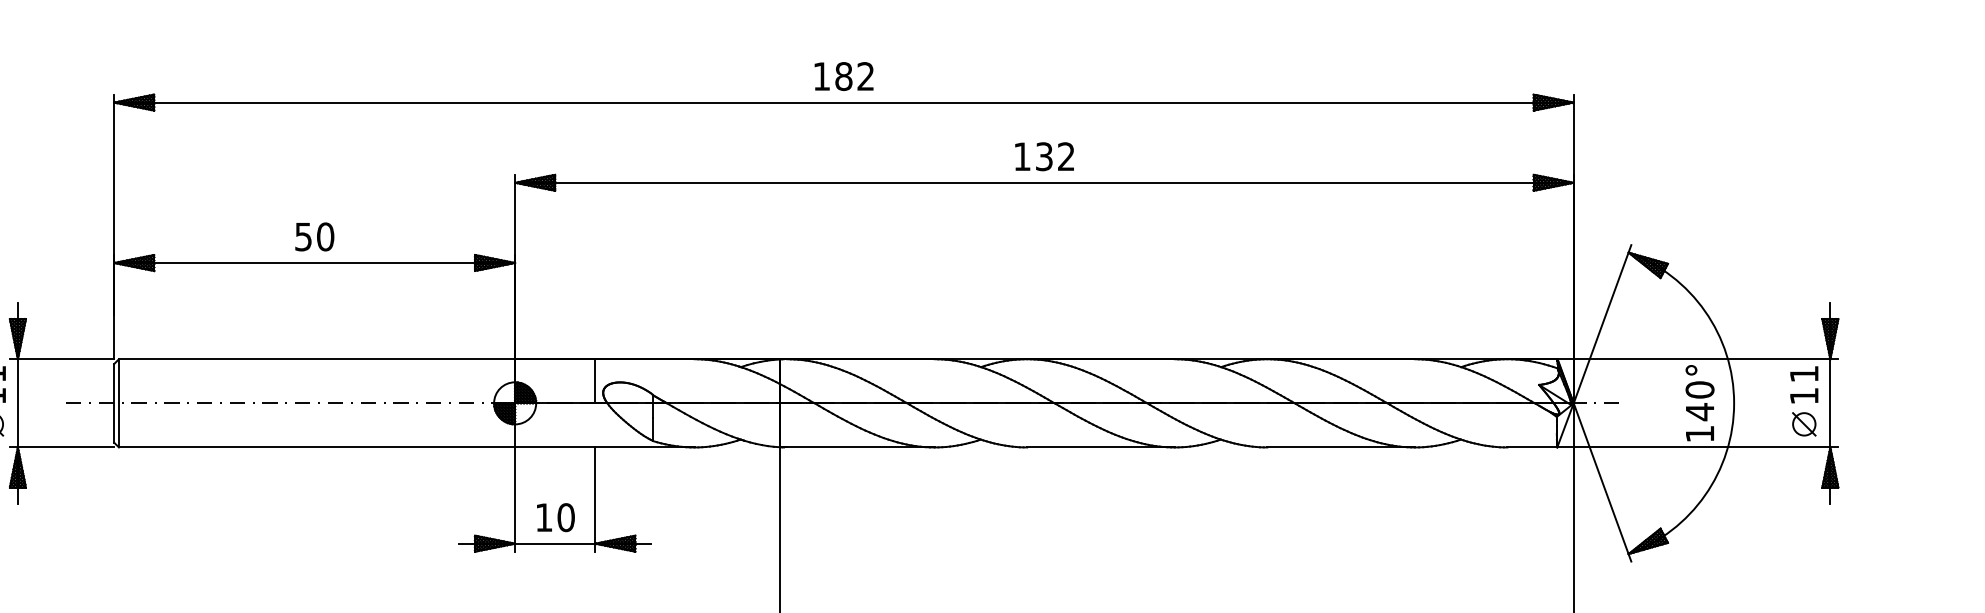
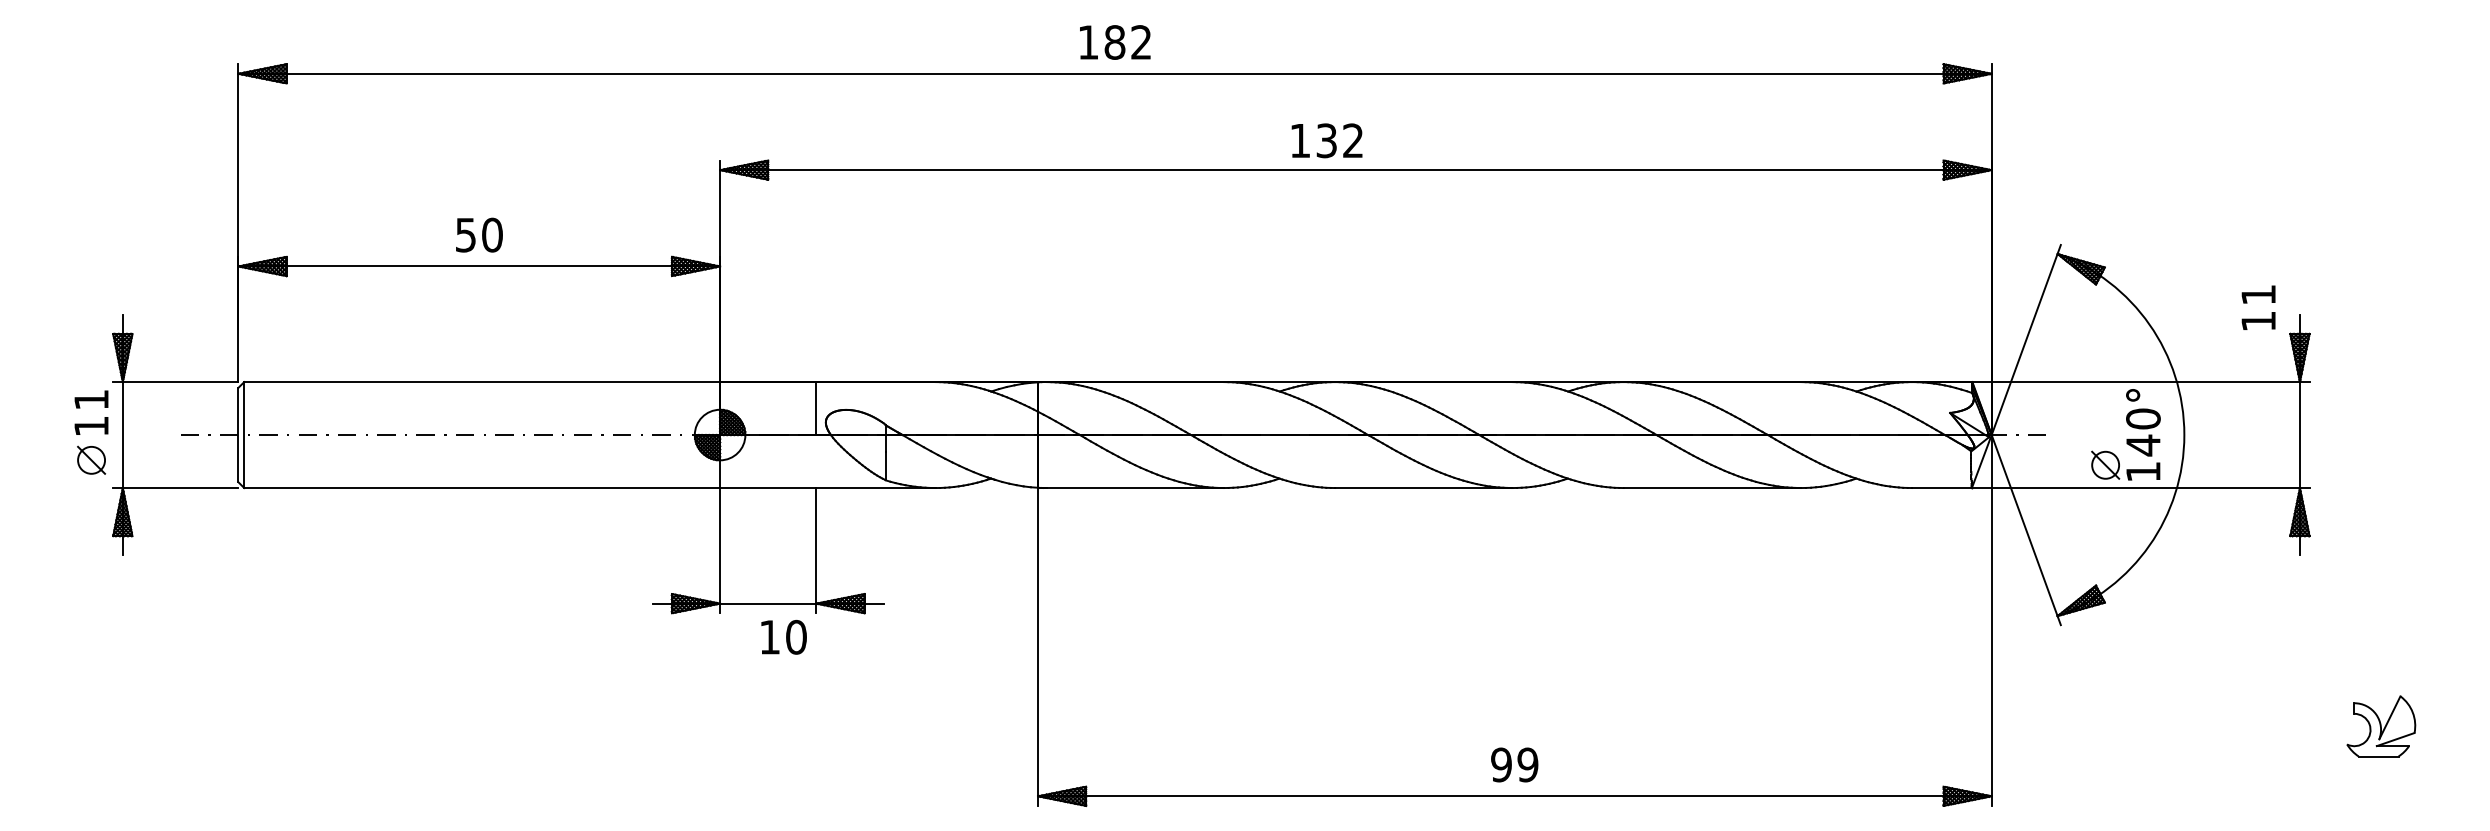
text: (1044, 156) -> (1326, 140), moved
text: (1804, 384) -> (2258, 307), moved
part: (1804, 423) -> (2105, 464), moved
text: (555, 517) -> (783, 637), moved

